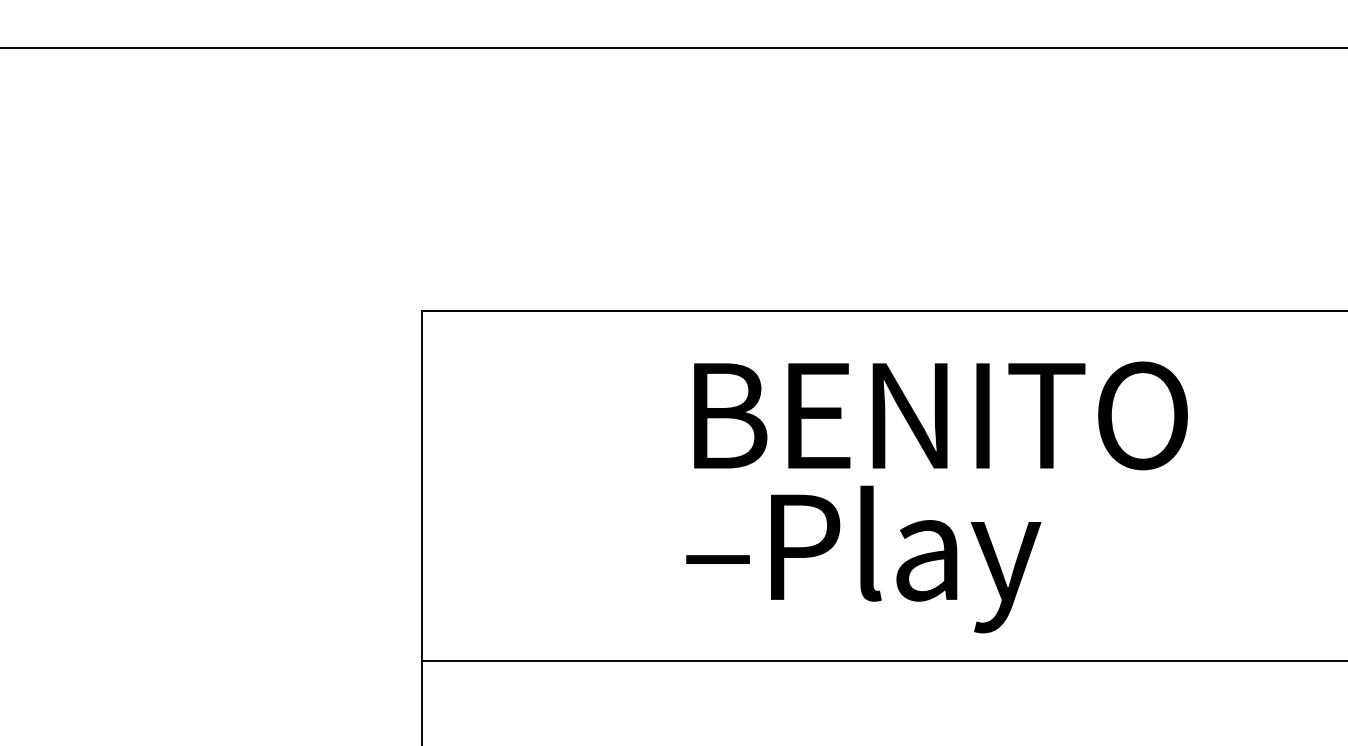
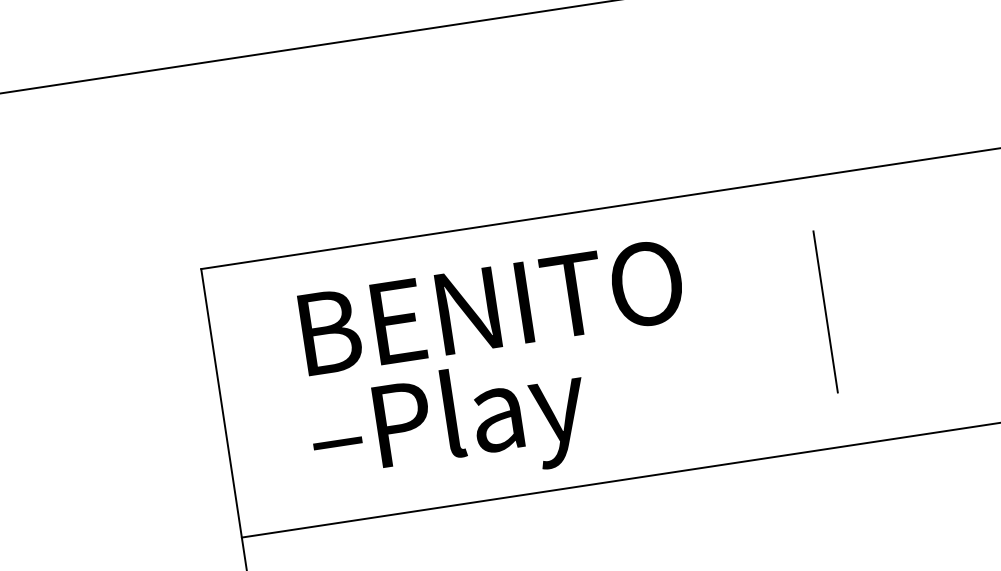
line: (1210, 485) -> (825, 311), added
text: (936, 497) -> (498, 370), moved

